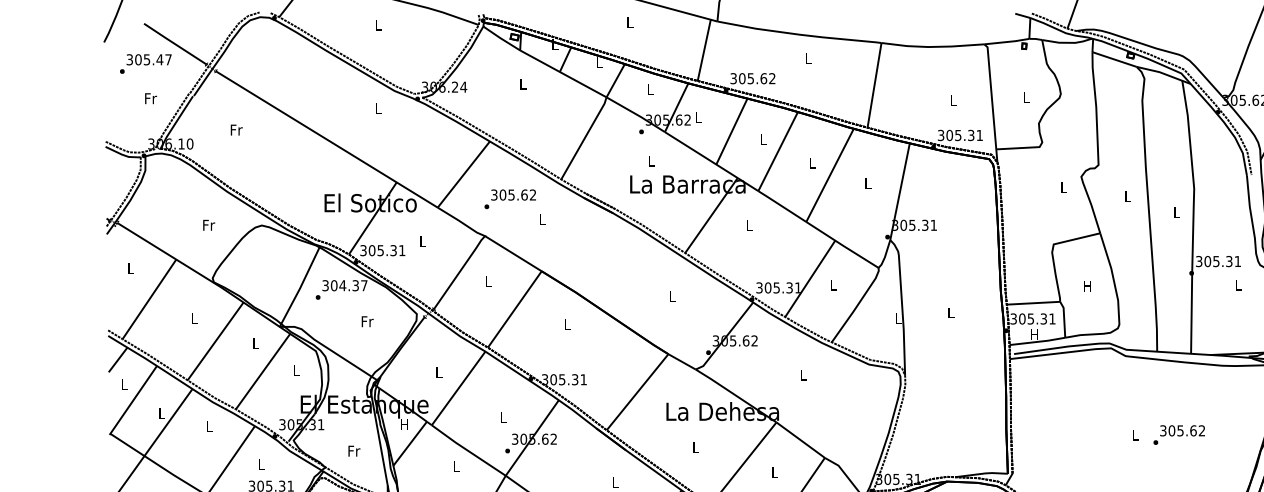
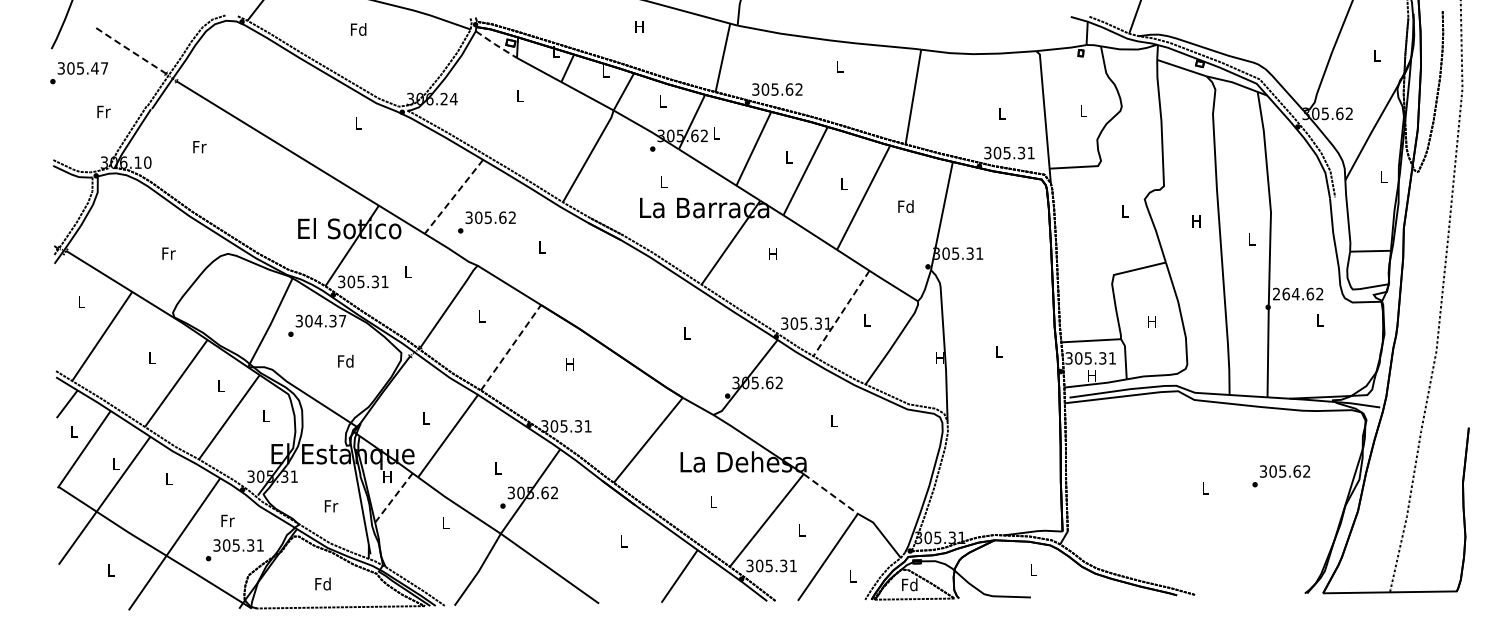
text: (629, 22) -> (639, 26), L -> H
text: (378, 24) -> (358, 29), L -> Fd
line: (501, 39) -> (496, 45), solid -> dashed
line: (174, 43) -> (130, 50), solid -> dashed
text: (146, 64) -> (79, 73), moved
line: (463, 175) -> (453, 197), solid -> dashed
text: (867, 183) -> (905, 206), L -> Fd
text: (1127, 196) -> (1196, 221), L -> H
text: (509, 199) -> (486, 222), moved
text: (748, 225) -> (772, 253), L -> H
text: (1218, 260) -> (1298, 293), 305.31 -> 264.62
line: (810, 278) -> (841, 313), solid -> dashed
line: (515, 309) -> (511, 347), solid -> dashed
text: (897, 318) -> (939, 357), L -> H
text: (366, 320) -> (345, 360), Fr -> Fd
text: (567, 324) -> (569, 364), L -> H
text: (1178, 435) -> (1280, 476), moved
line: (800, 439) -> (830, 493), solid -> dashed
line: (409, 443) -> (393, 497), solid -> dashed
text: (261, 463) -> (227, 520), L -> Fr

